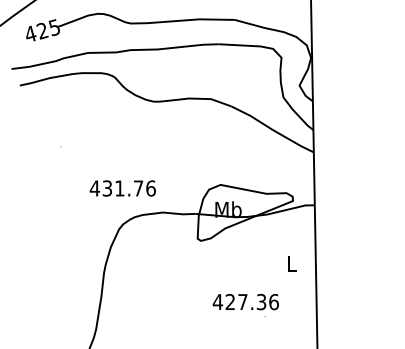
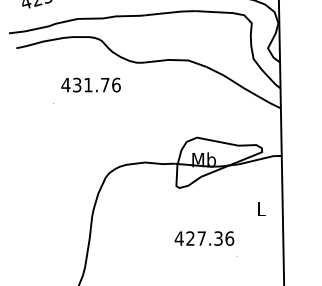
text: (122, 188) -> (90, 85), moved
text: (245, 302) -> (204, 238), moved

